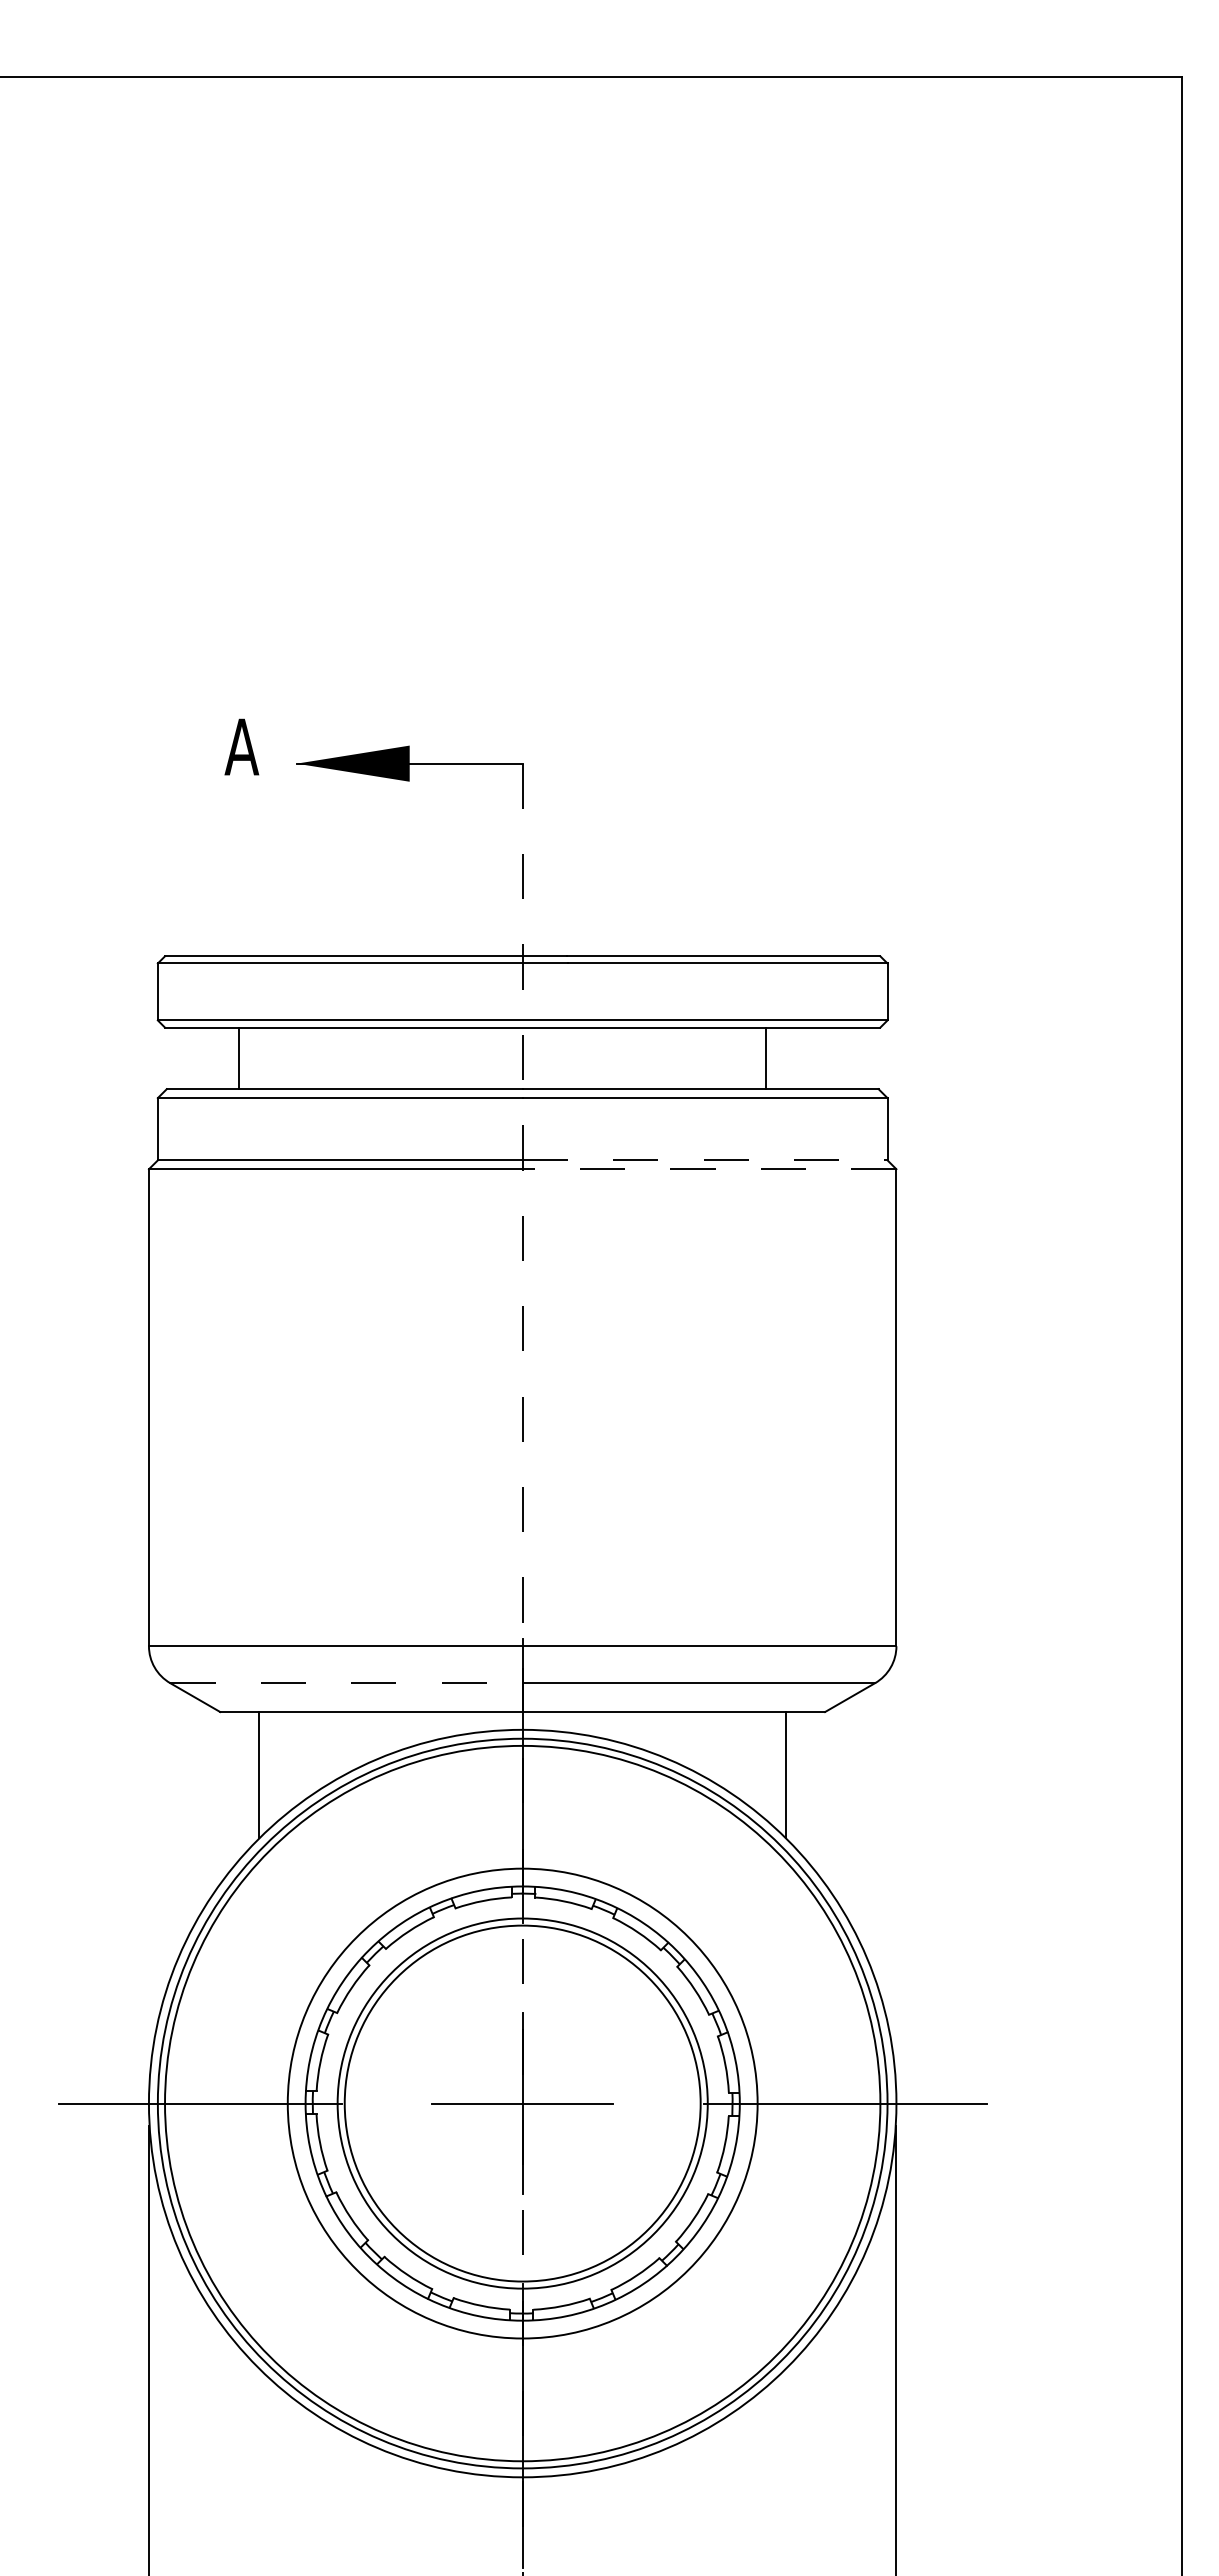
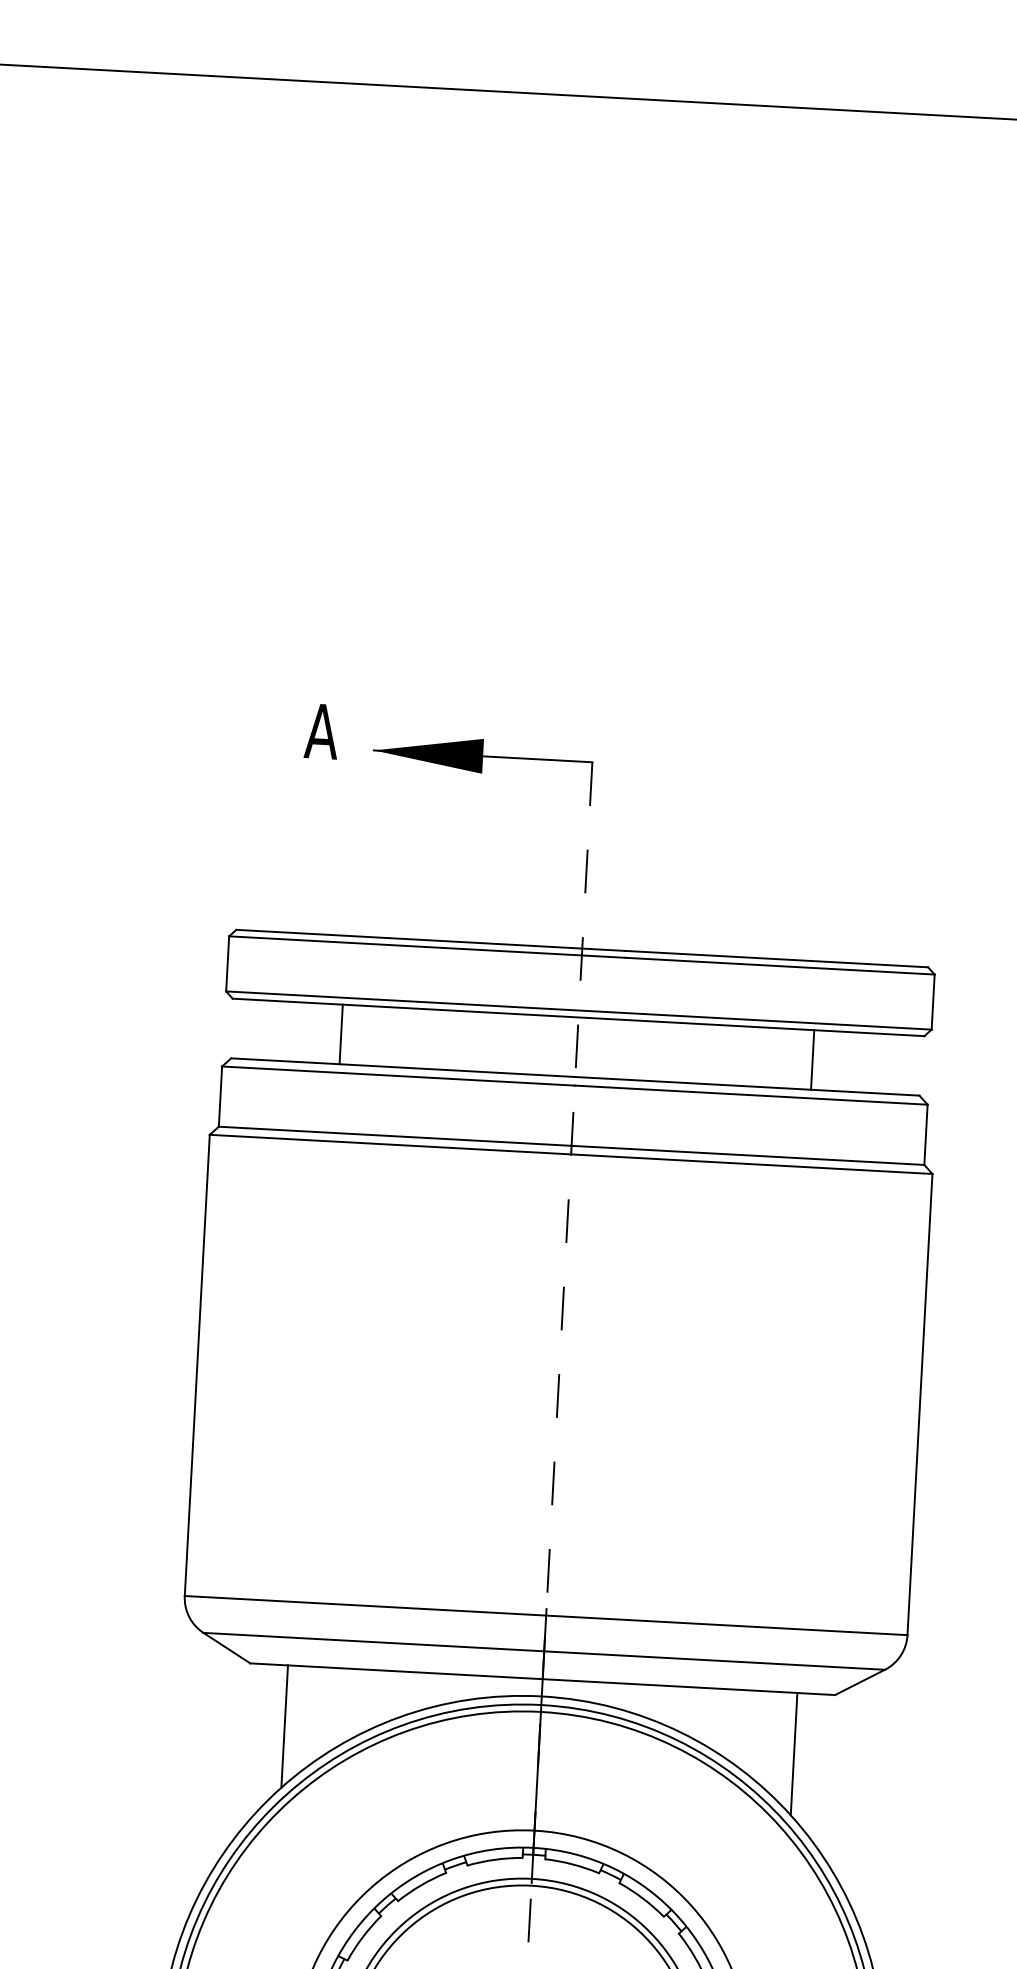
line: (238, 1058) -> (340, 1034), moved
line: (705, 1160) -> (748, 1155), dashed -> solid
line: (709, 1169) -> (751, 1164), dashed -> solid
line: (347, 1683) -> (374, 1642), dashed -> solid

